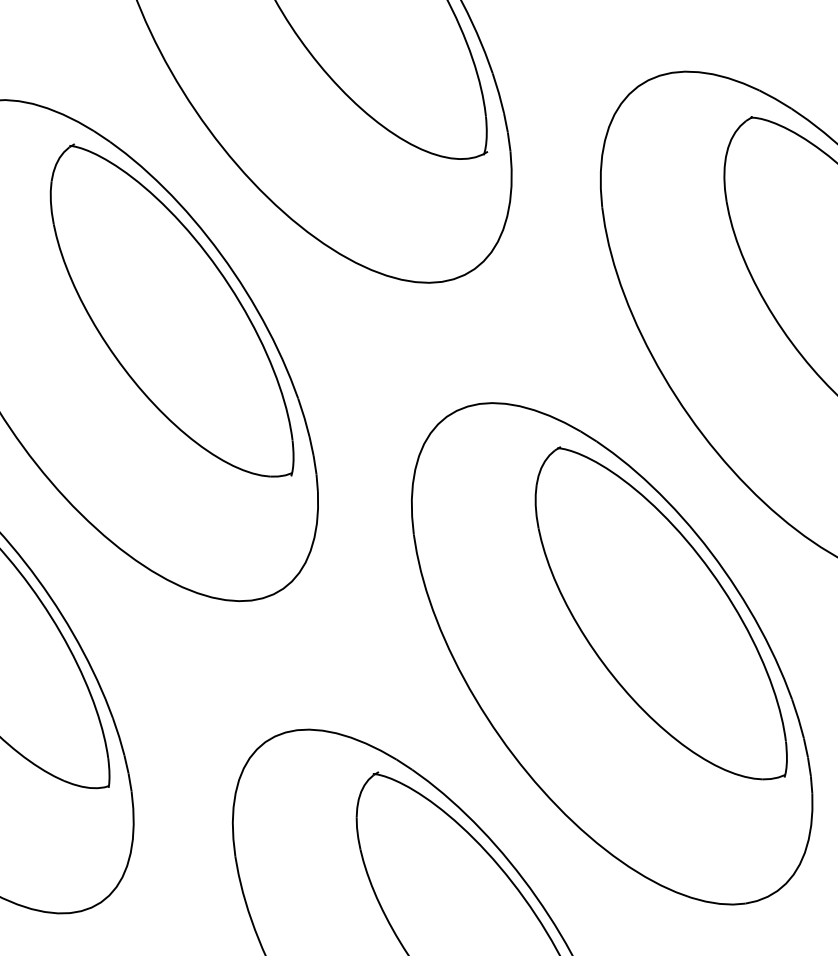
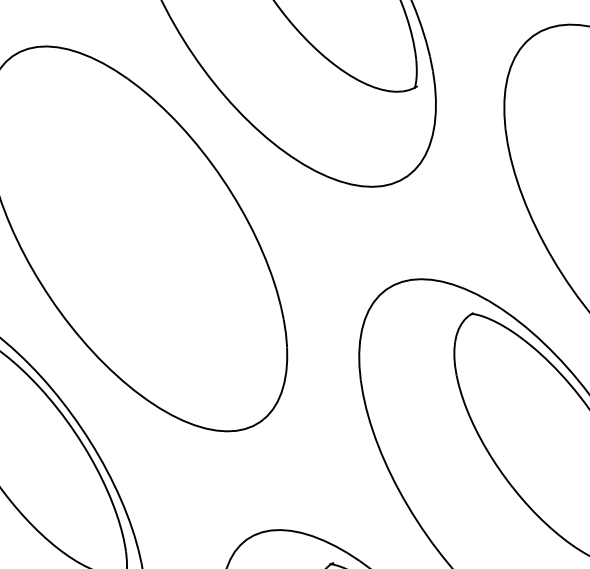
part: (171, 310) -> (174, 208), removed

